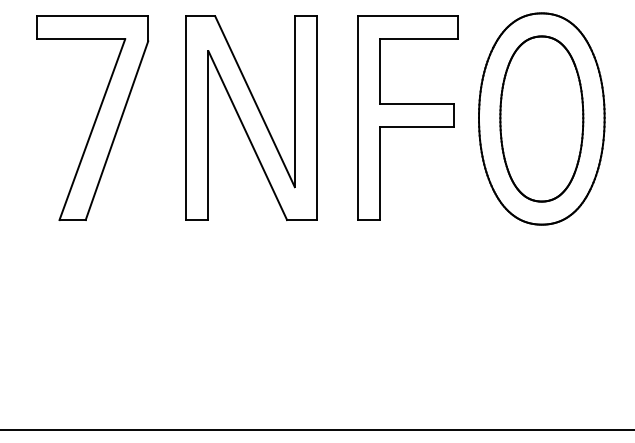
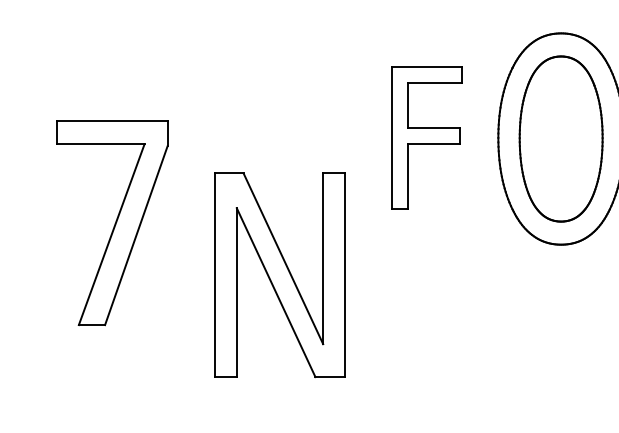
part: (92, 117) -> (111, 222), moved
part: (251, 117) -> (279, 274), moved
part: (407, 117) -> (426, 137), size x0.7

